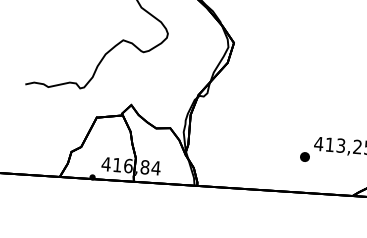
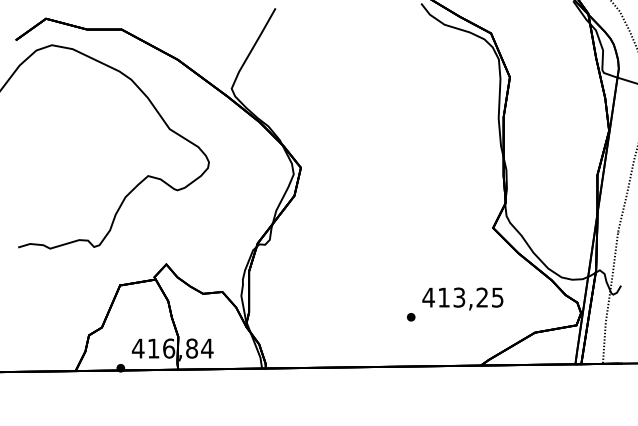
part: (305, 157) -> (411, 317), size x0.62

